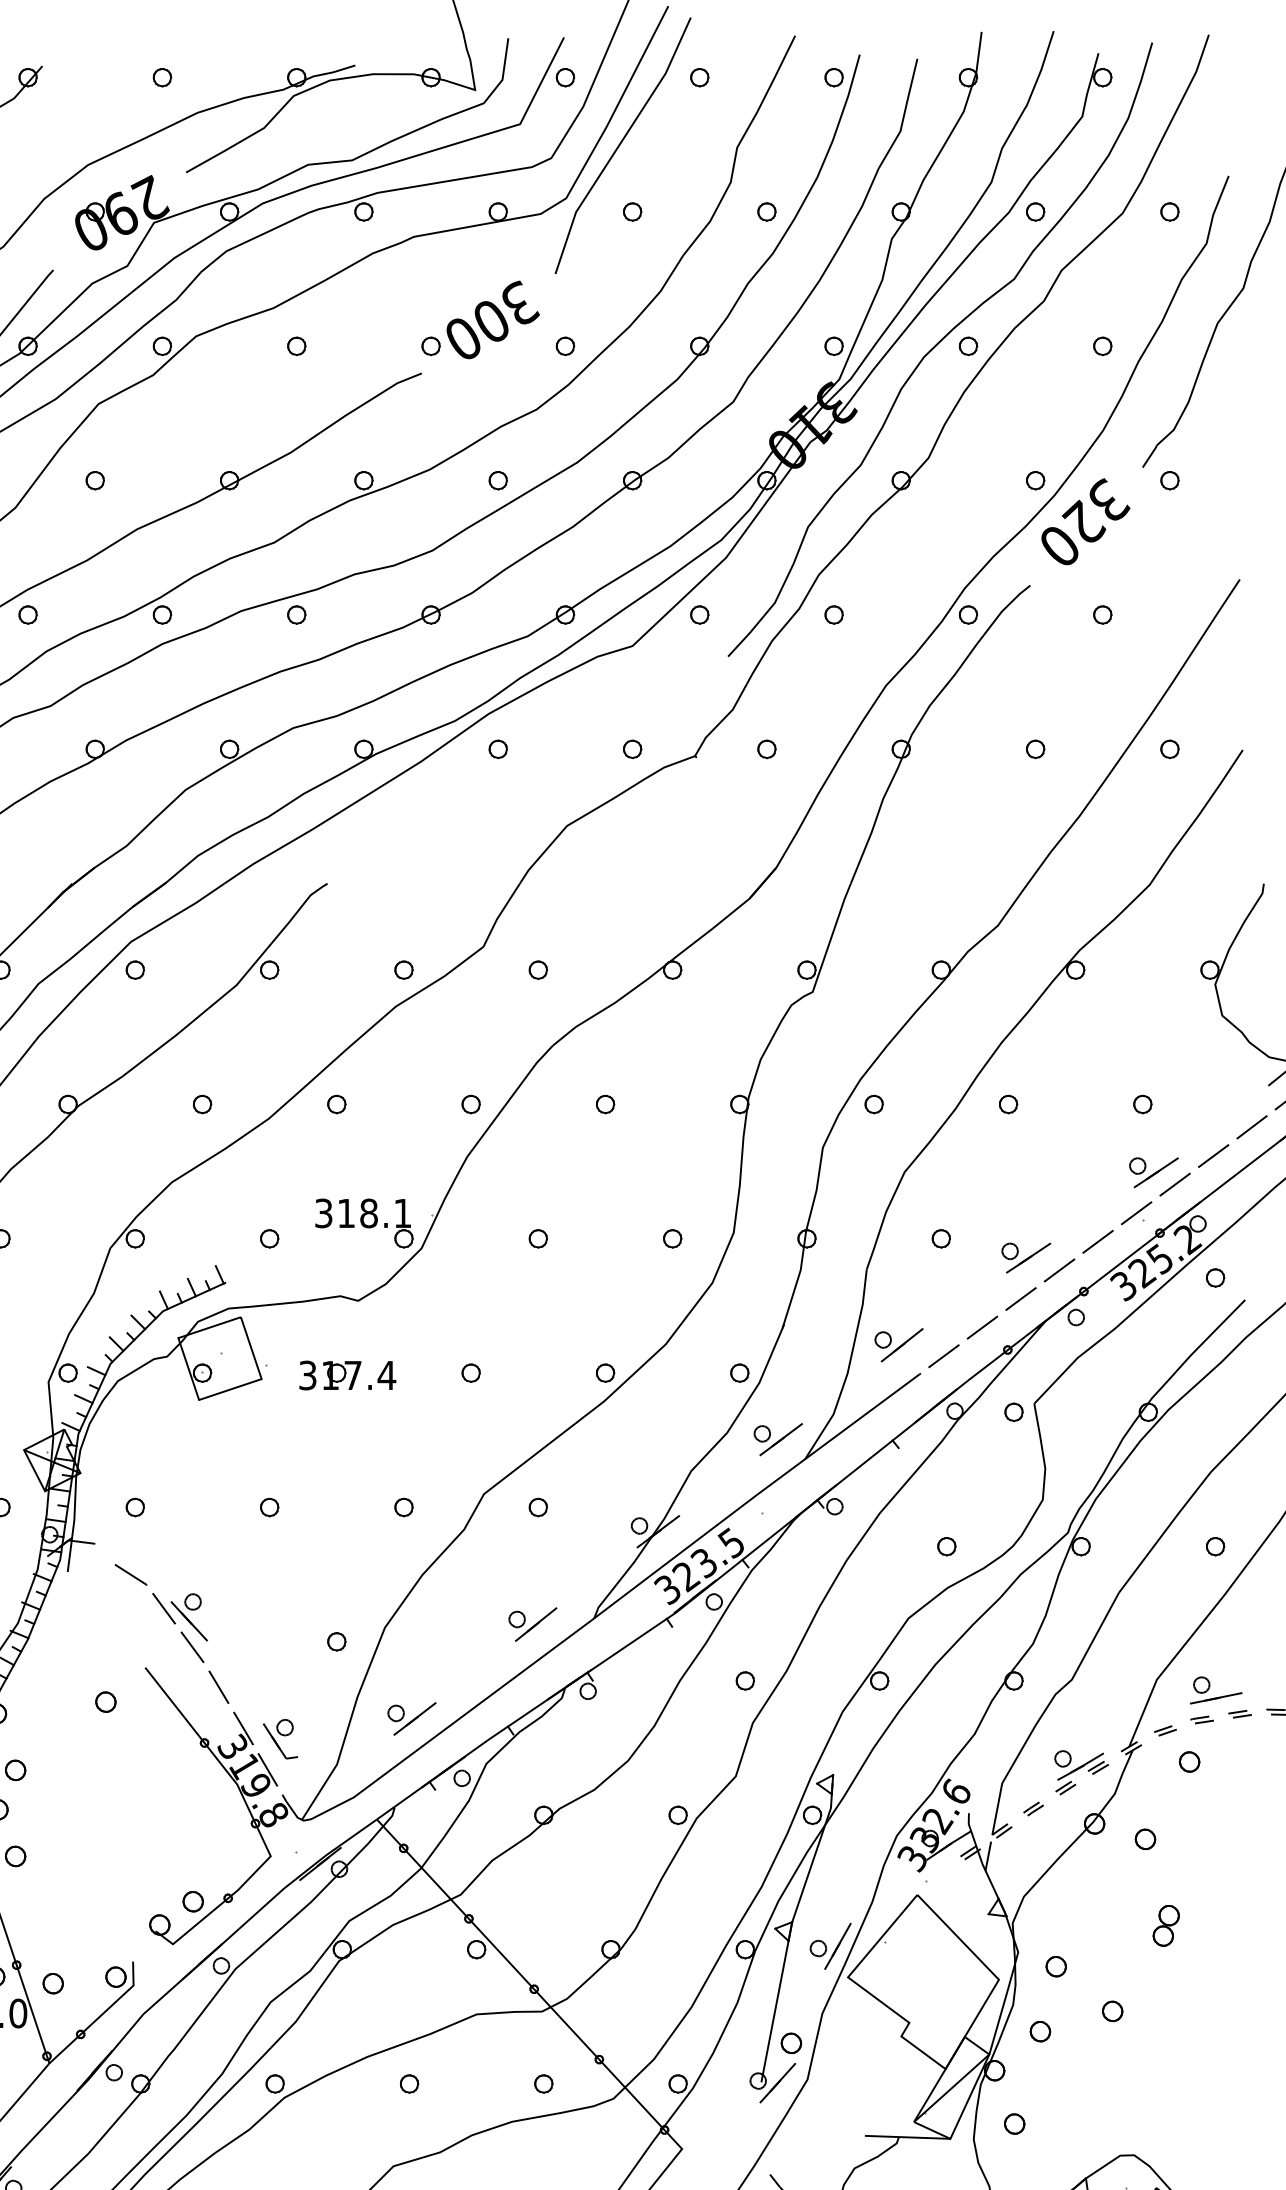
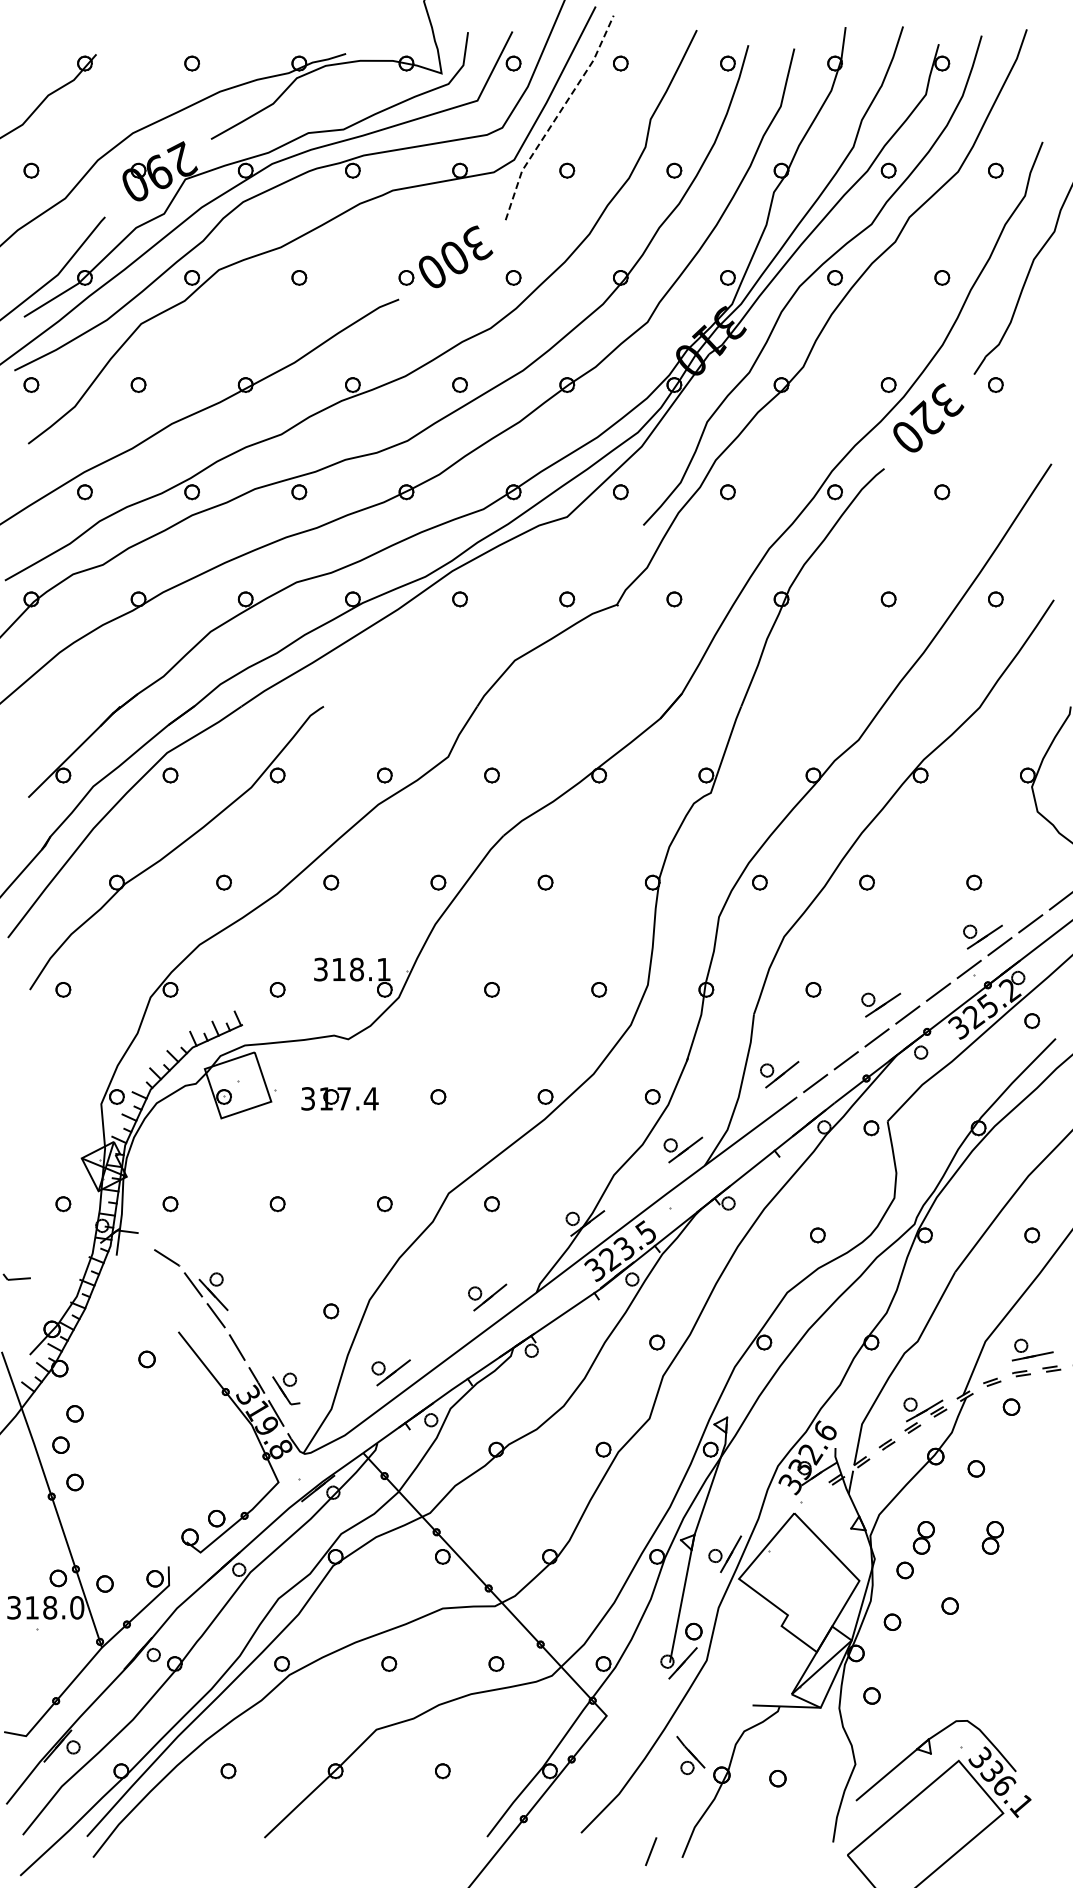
line: (620, 144) -> (557, 116), solid -> dashed
part: (1079, 1925) -> (923, 1537), added

